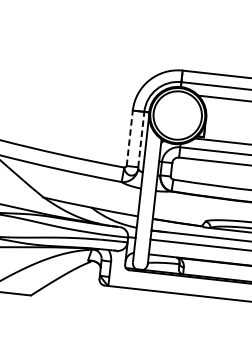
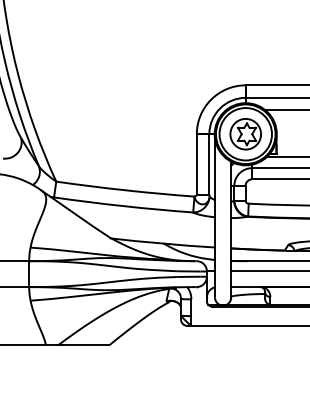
part: (177, 115) -> (245, 134), added
line: (129, 137) -> (196, 163), dashed -> solid
line: (141, 138) -> (209, 163), dashed -> solid

